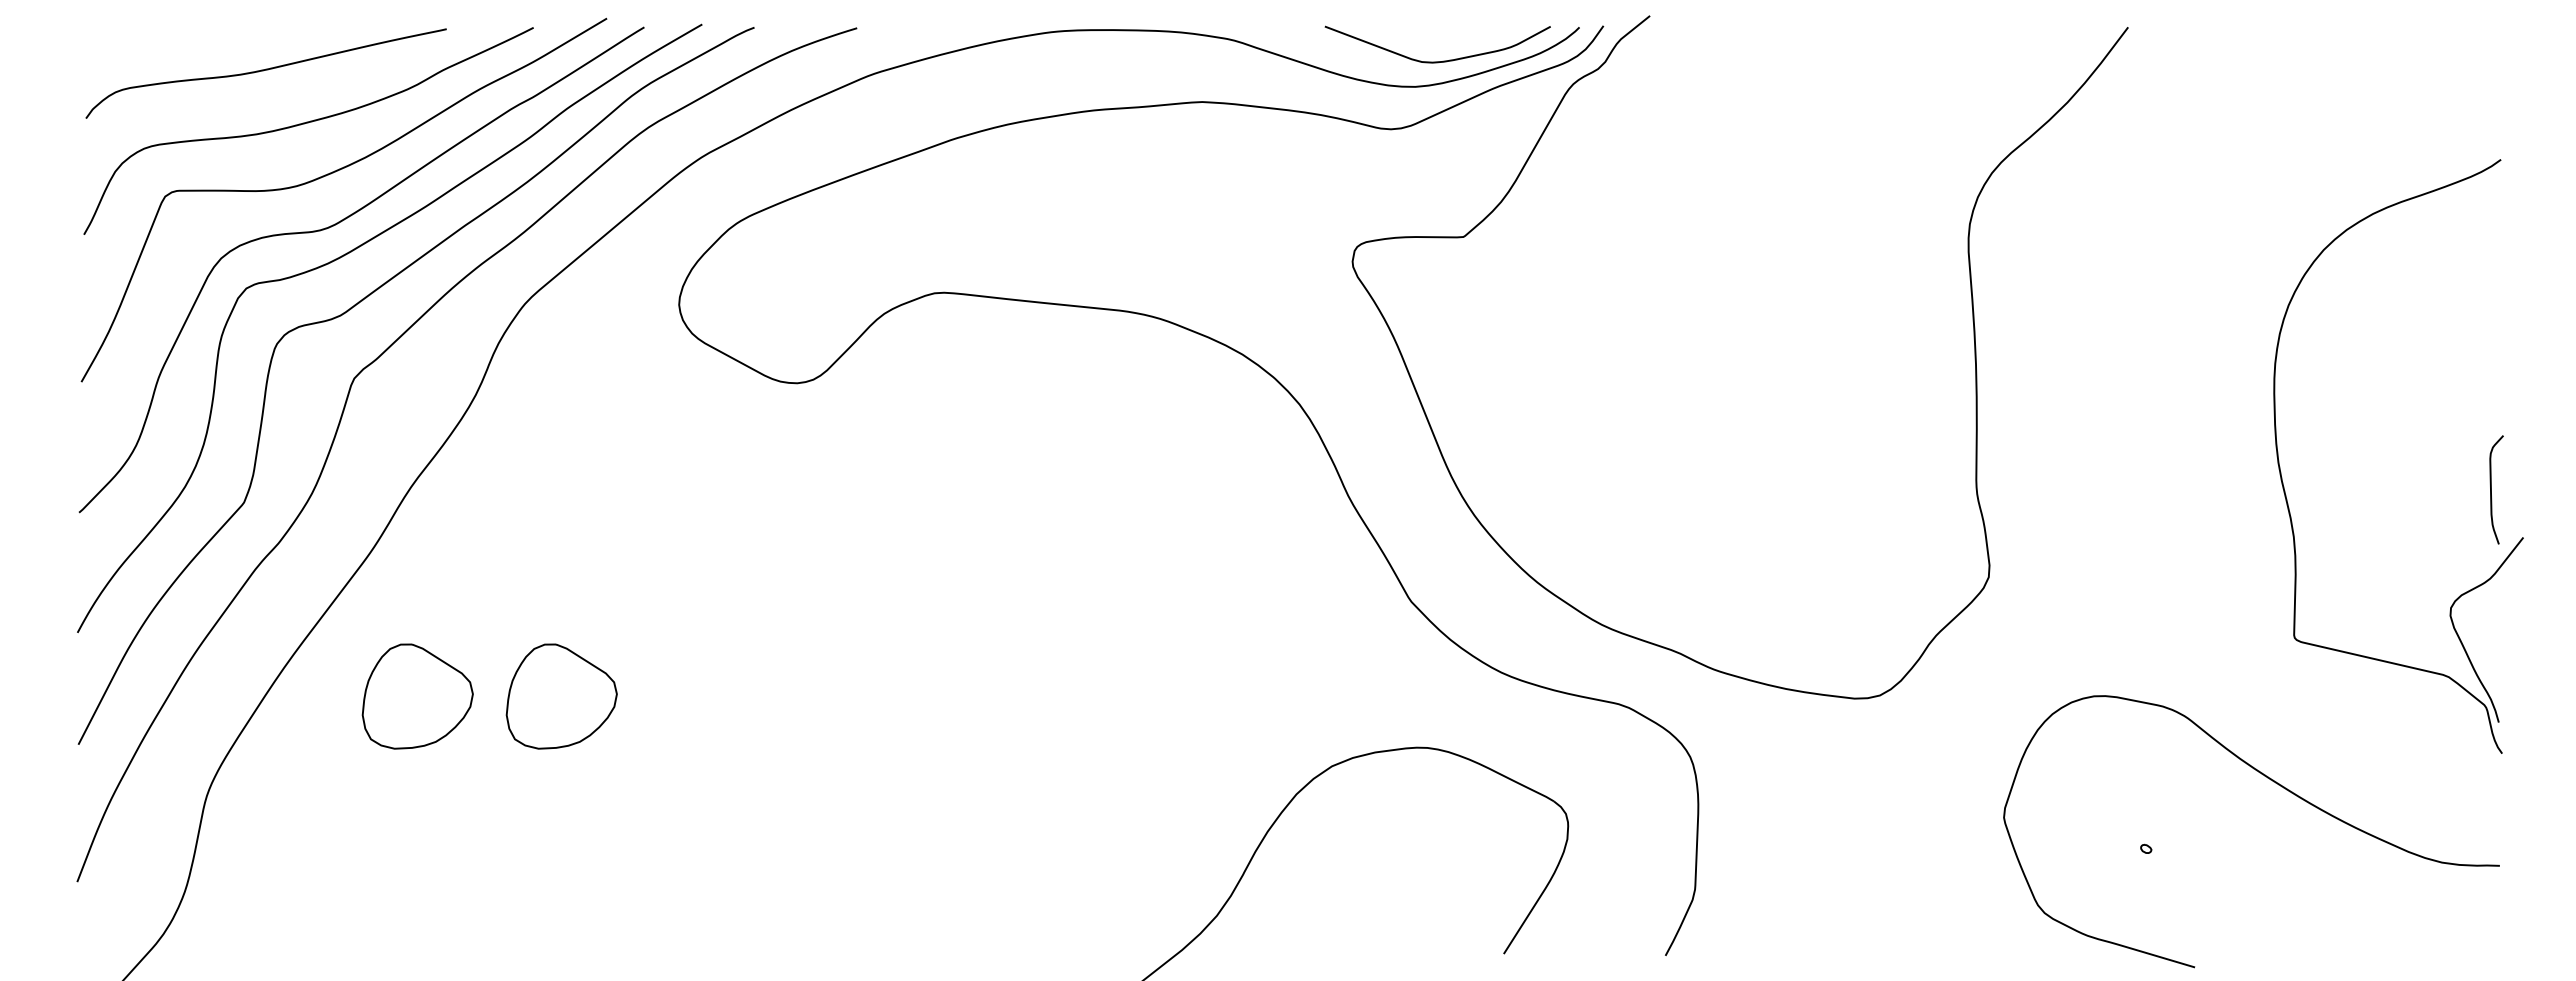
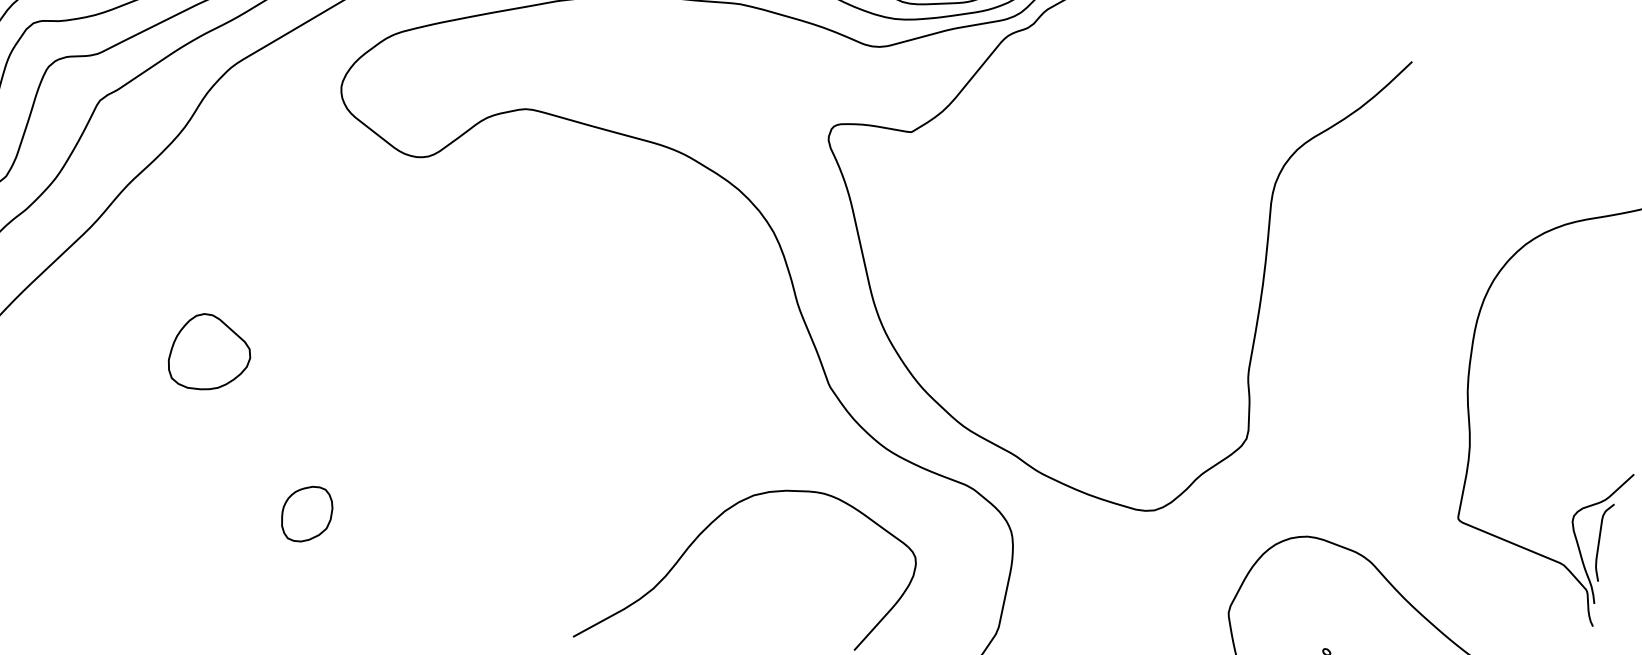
curve: (2491, 489) -> (1599, 541), moved
part: (417, 696) -> (107, 335), removed
part: (729, 893) -> (306, 514), added

